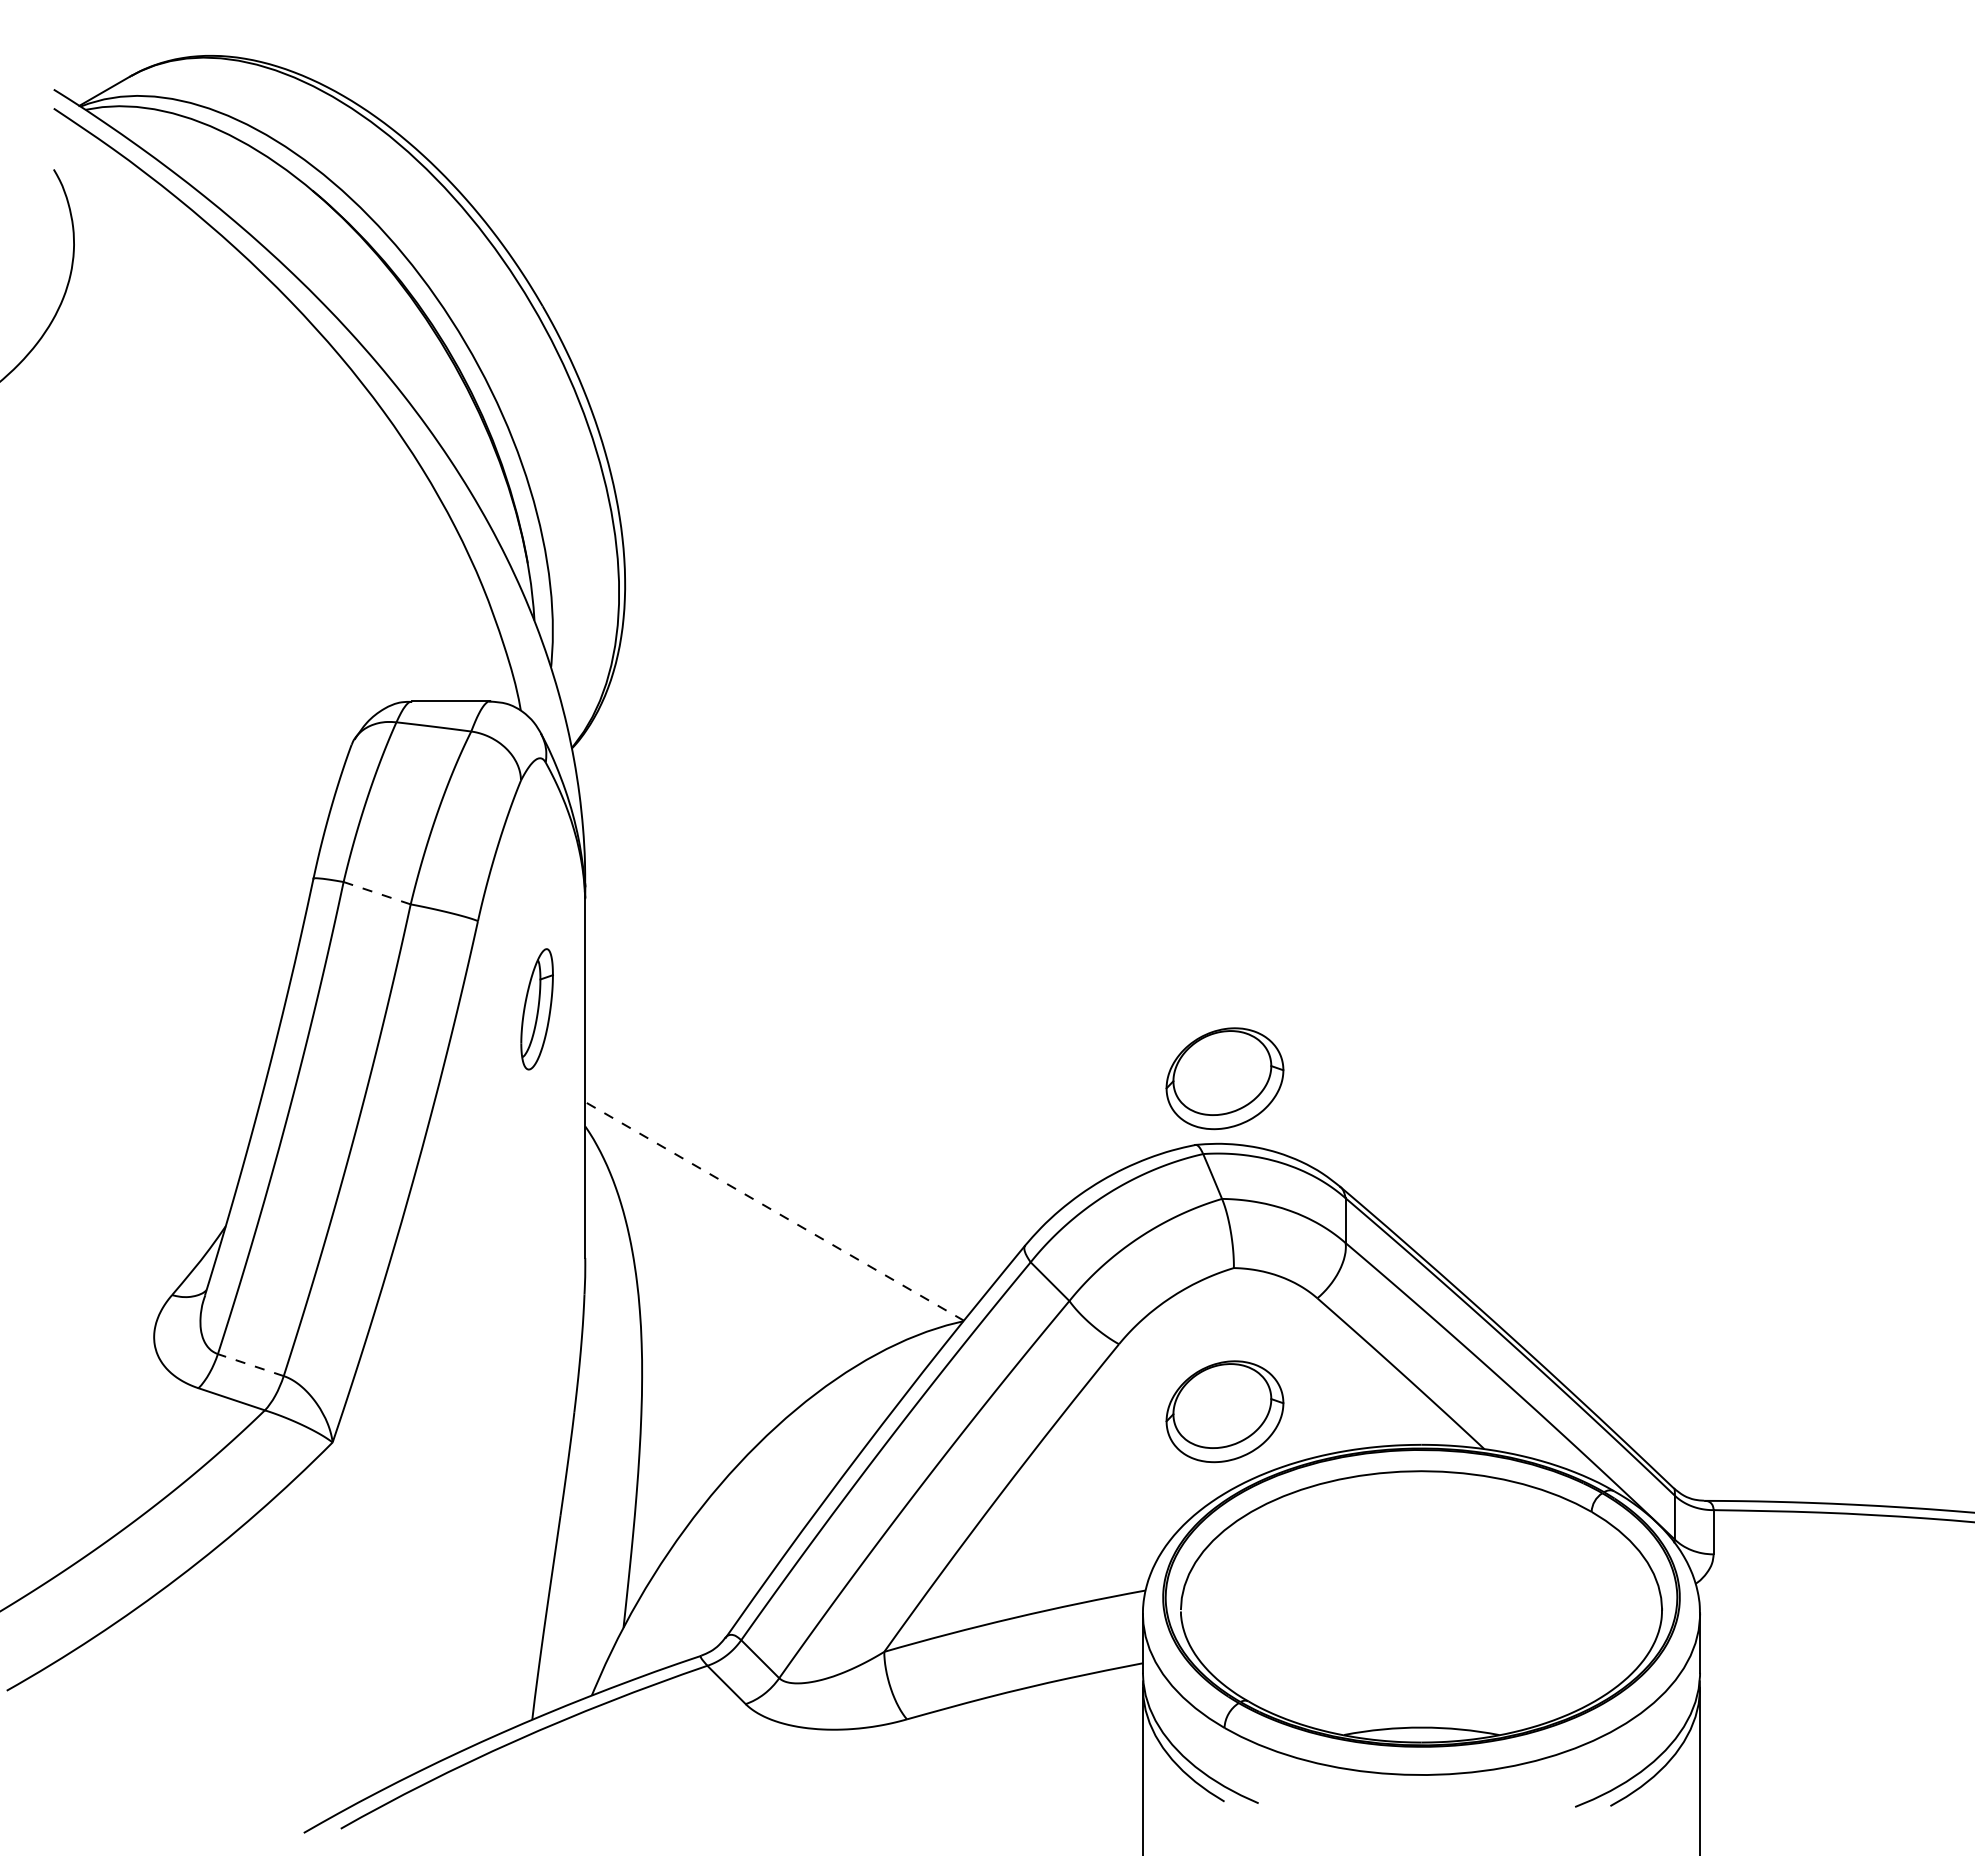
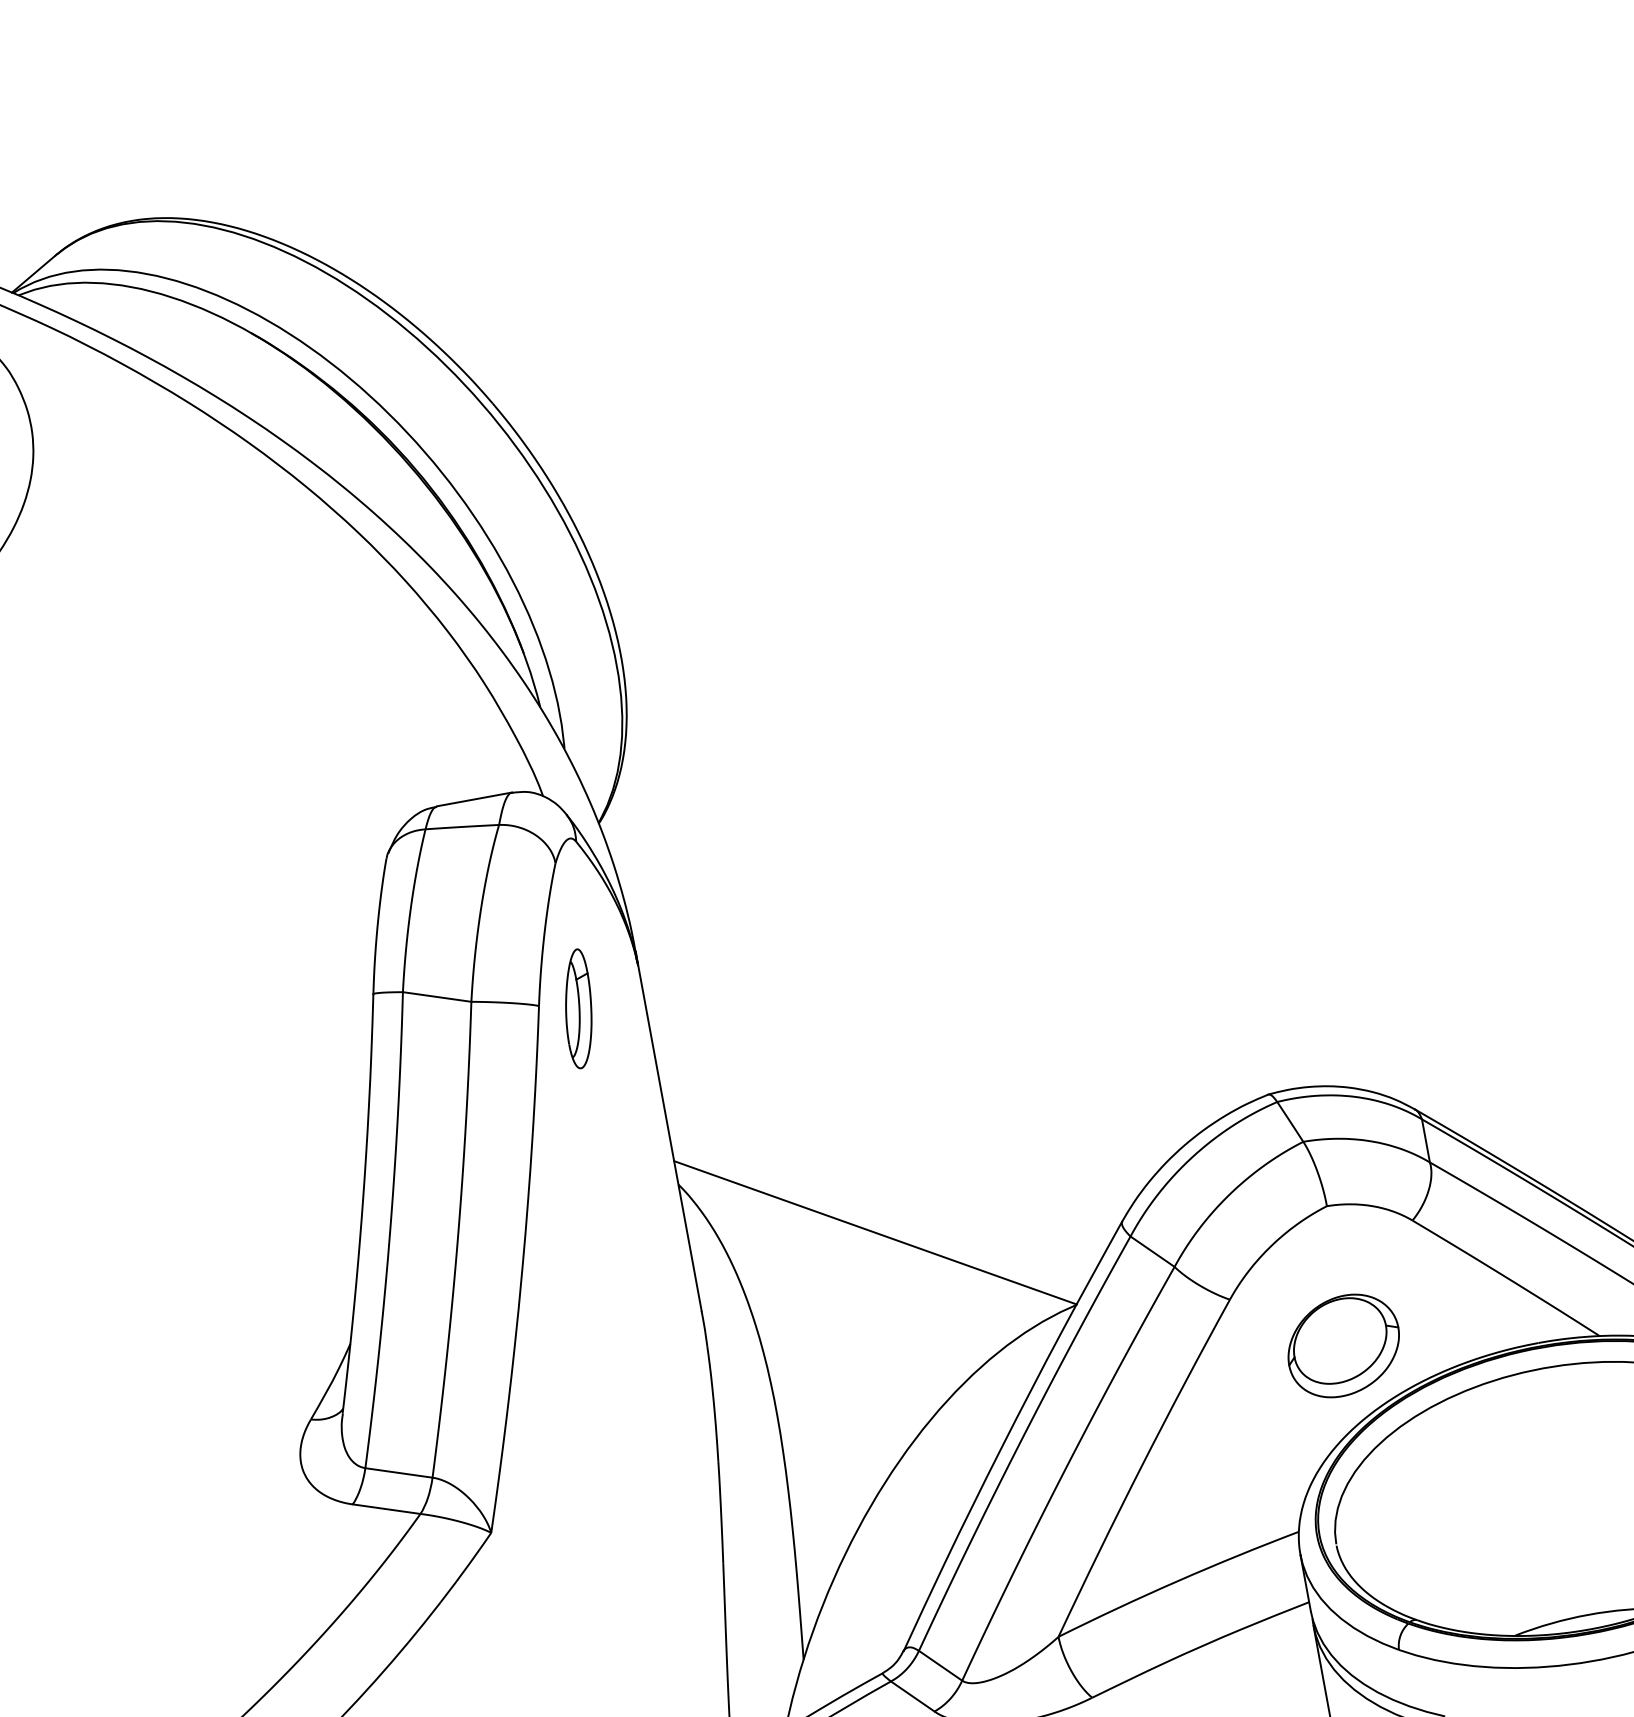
line: (376, 893) -> (436, 997), dashed -> solid
part: (536, 1009) -> (577, 1009), moved
part: (1224, 1078) -> (1284, 1025), removed
line: (774, 1211) -> (875, 1232), dashed -> solid
line: (250, 1365) -> (398, 1473), dashed -> solid

